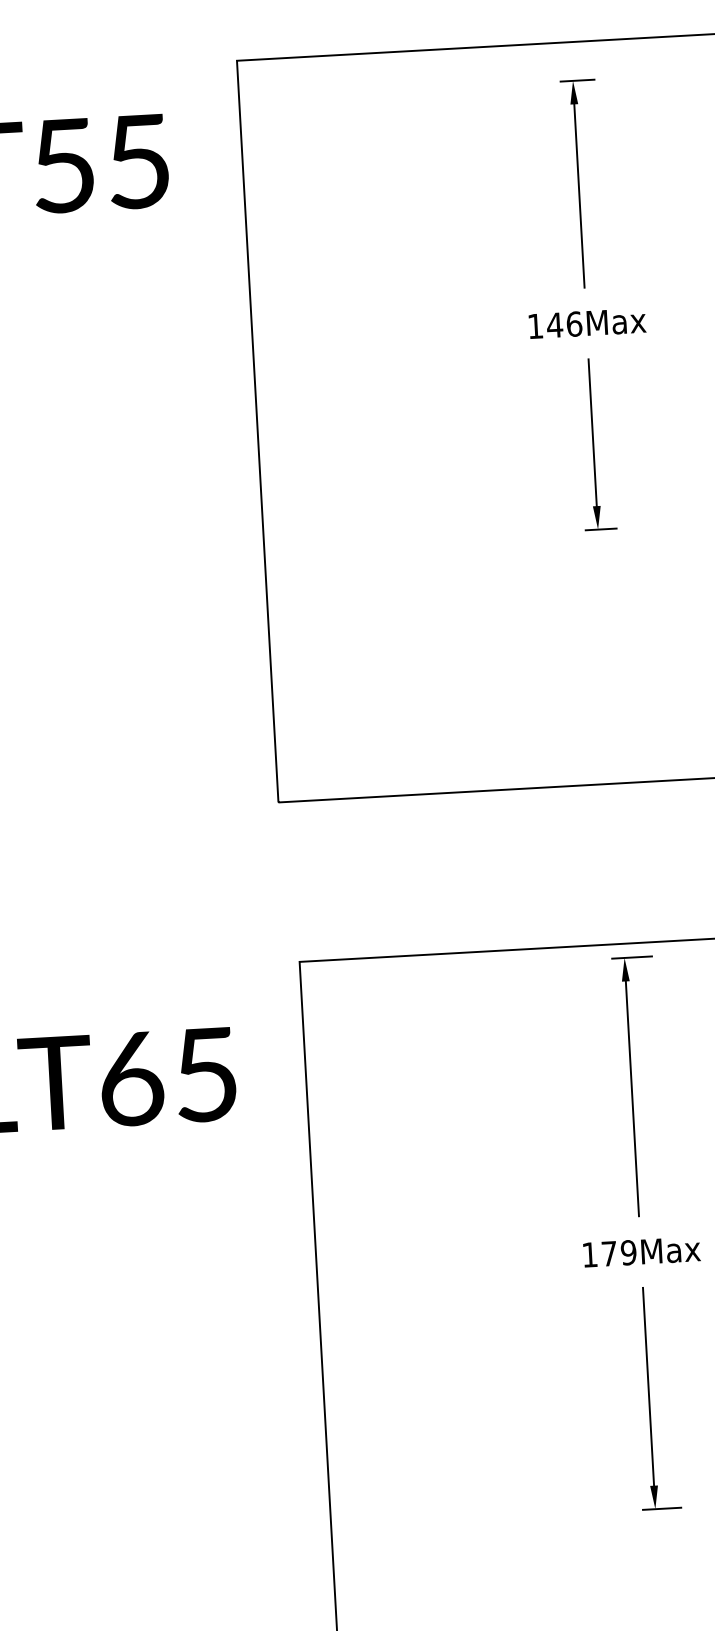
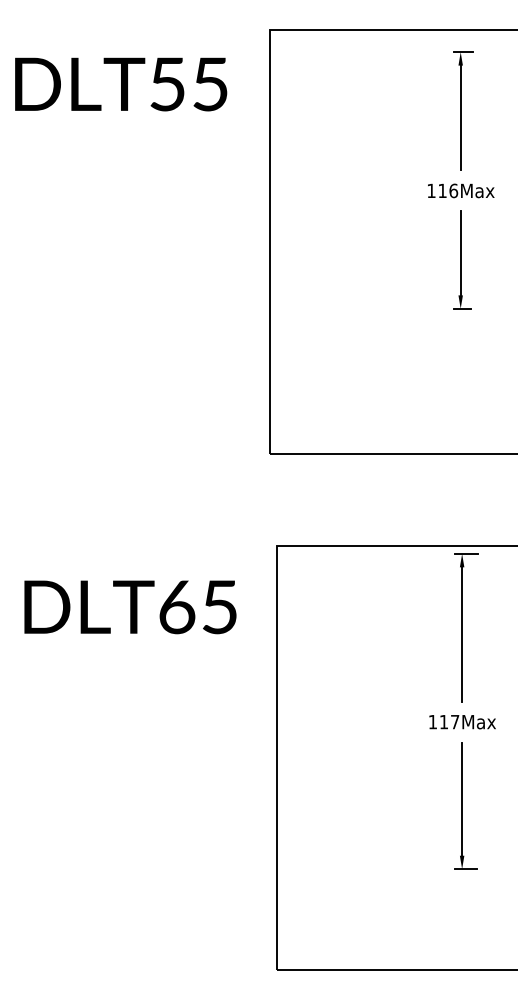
text: (554, 324) -> (442, 190), 146Max -> 116Max
text: (618, 1252) -> (449, 721), 179Max -> 117Max

